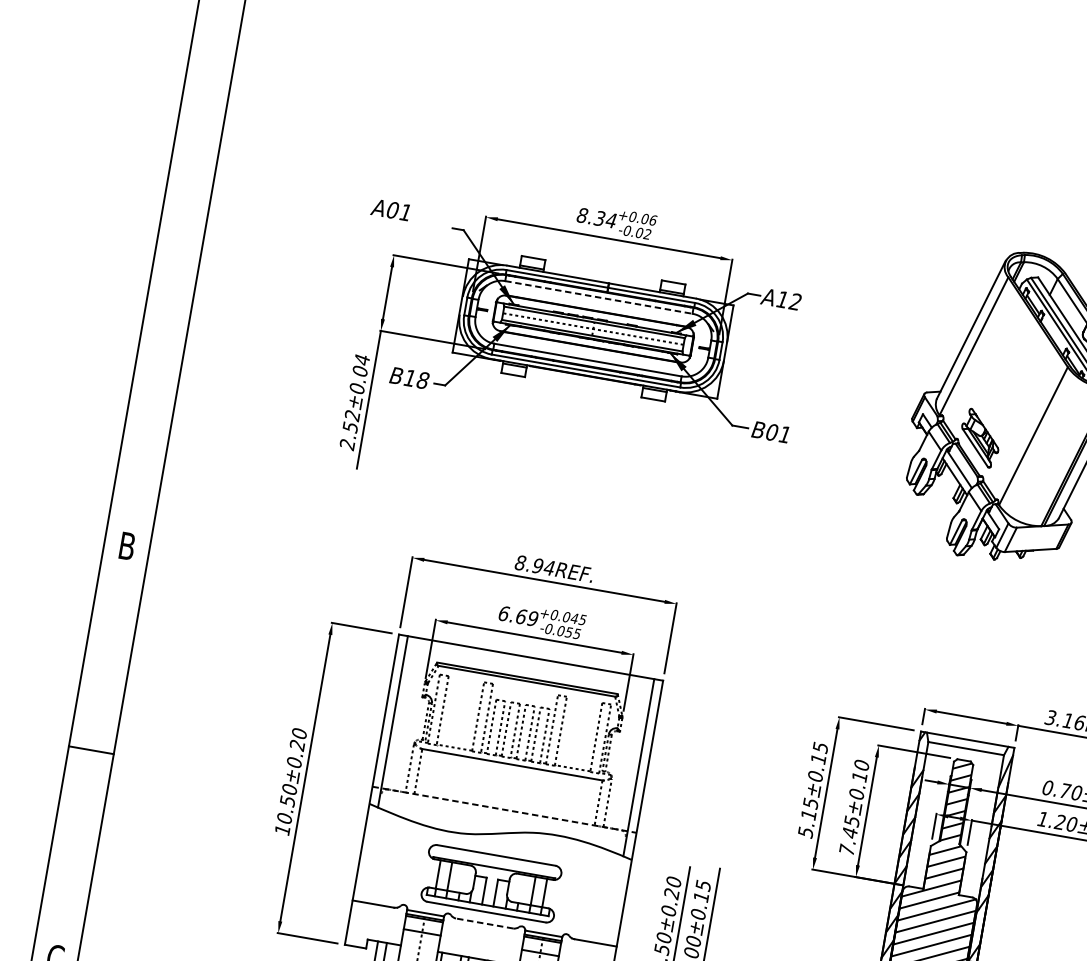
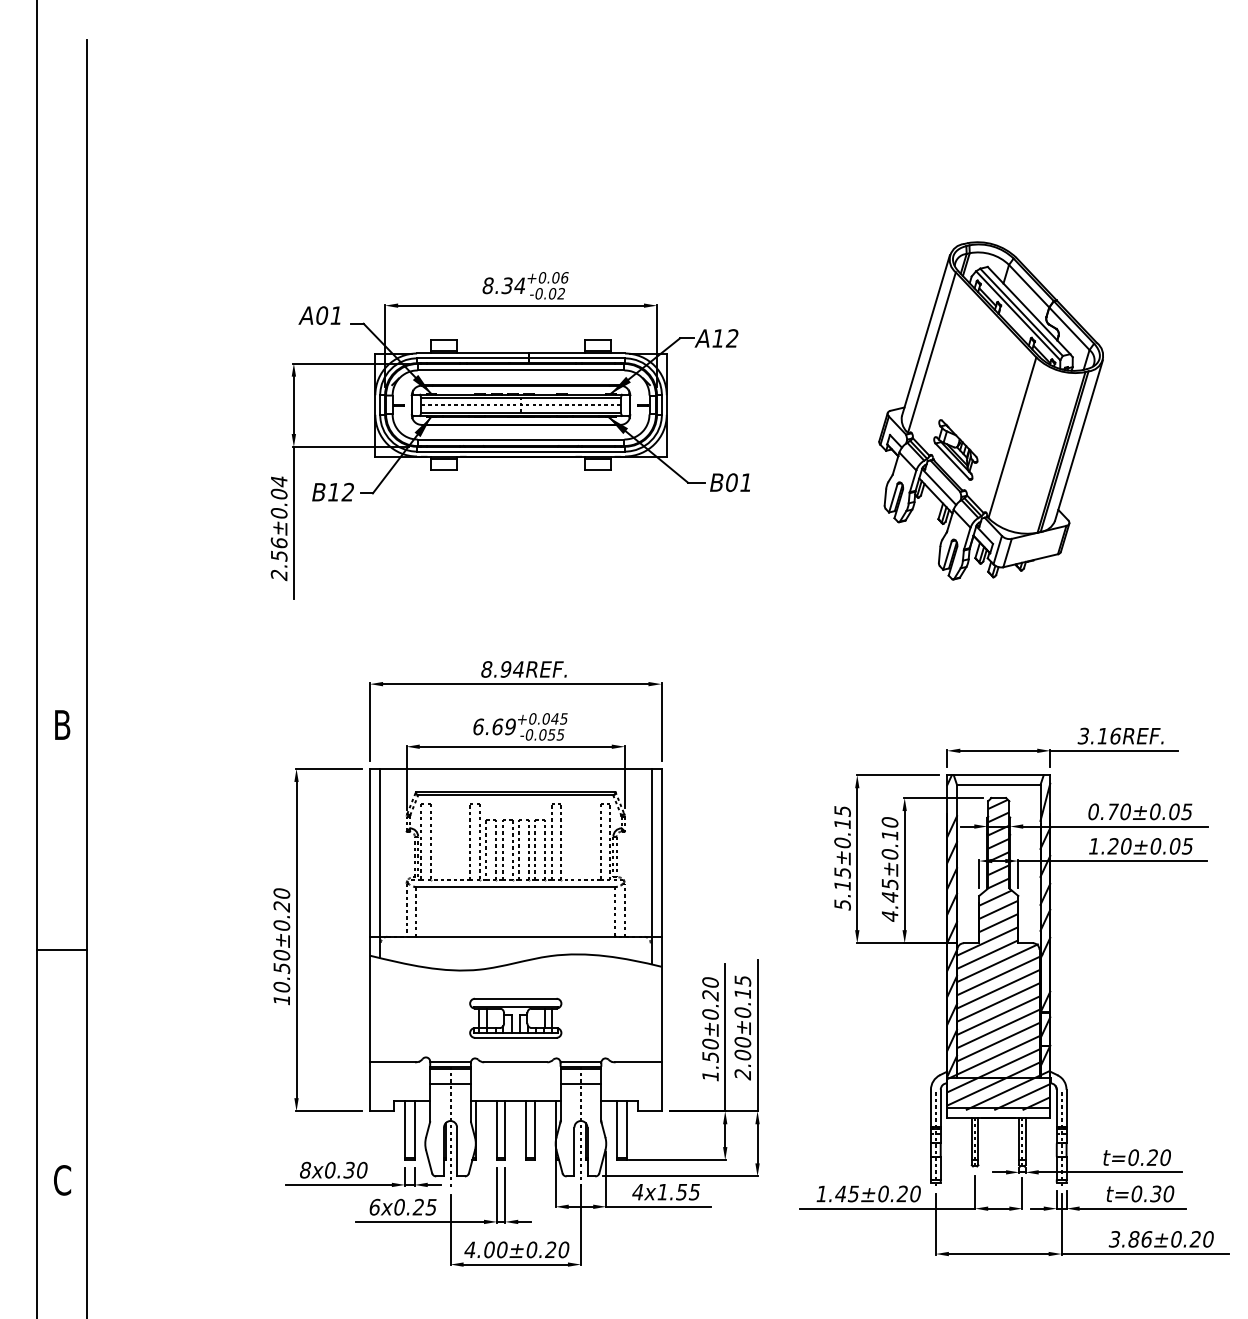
text: (390, 209) -> (319, 315), moved
line: (599, 297) -> (521, 370), dashed -> solid
text: (422, 380) -> (347, 492), B18 -> B12
text: (351, 415) -> (278, 543), 2.52±0.04 -> 2.56±0.04
line: (504, 809) -> (515, 936), dashed -> solid
text: (846, 849) -> (889, 915), 7.45±0.10 -> 4.45±0.10
part: (491, 882) -> (515, 1017), size x0.62
line: (484, 923) -> (515, 1062), dashed -> solid

